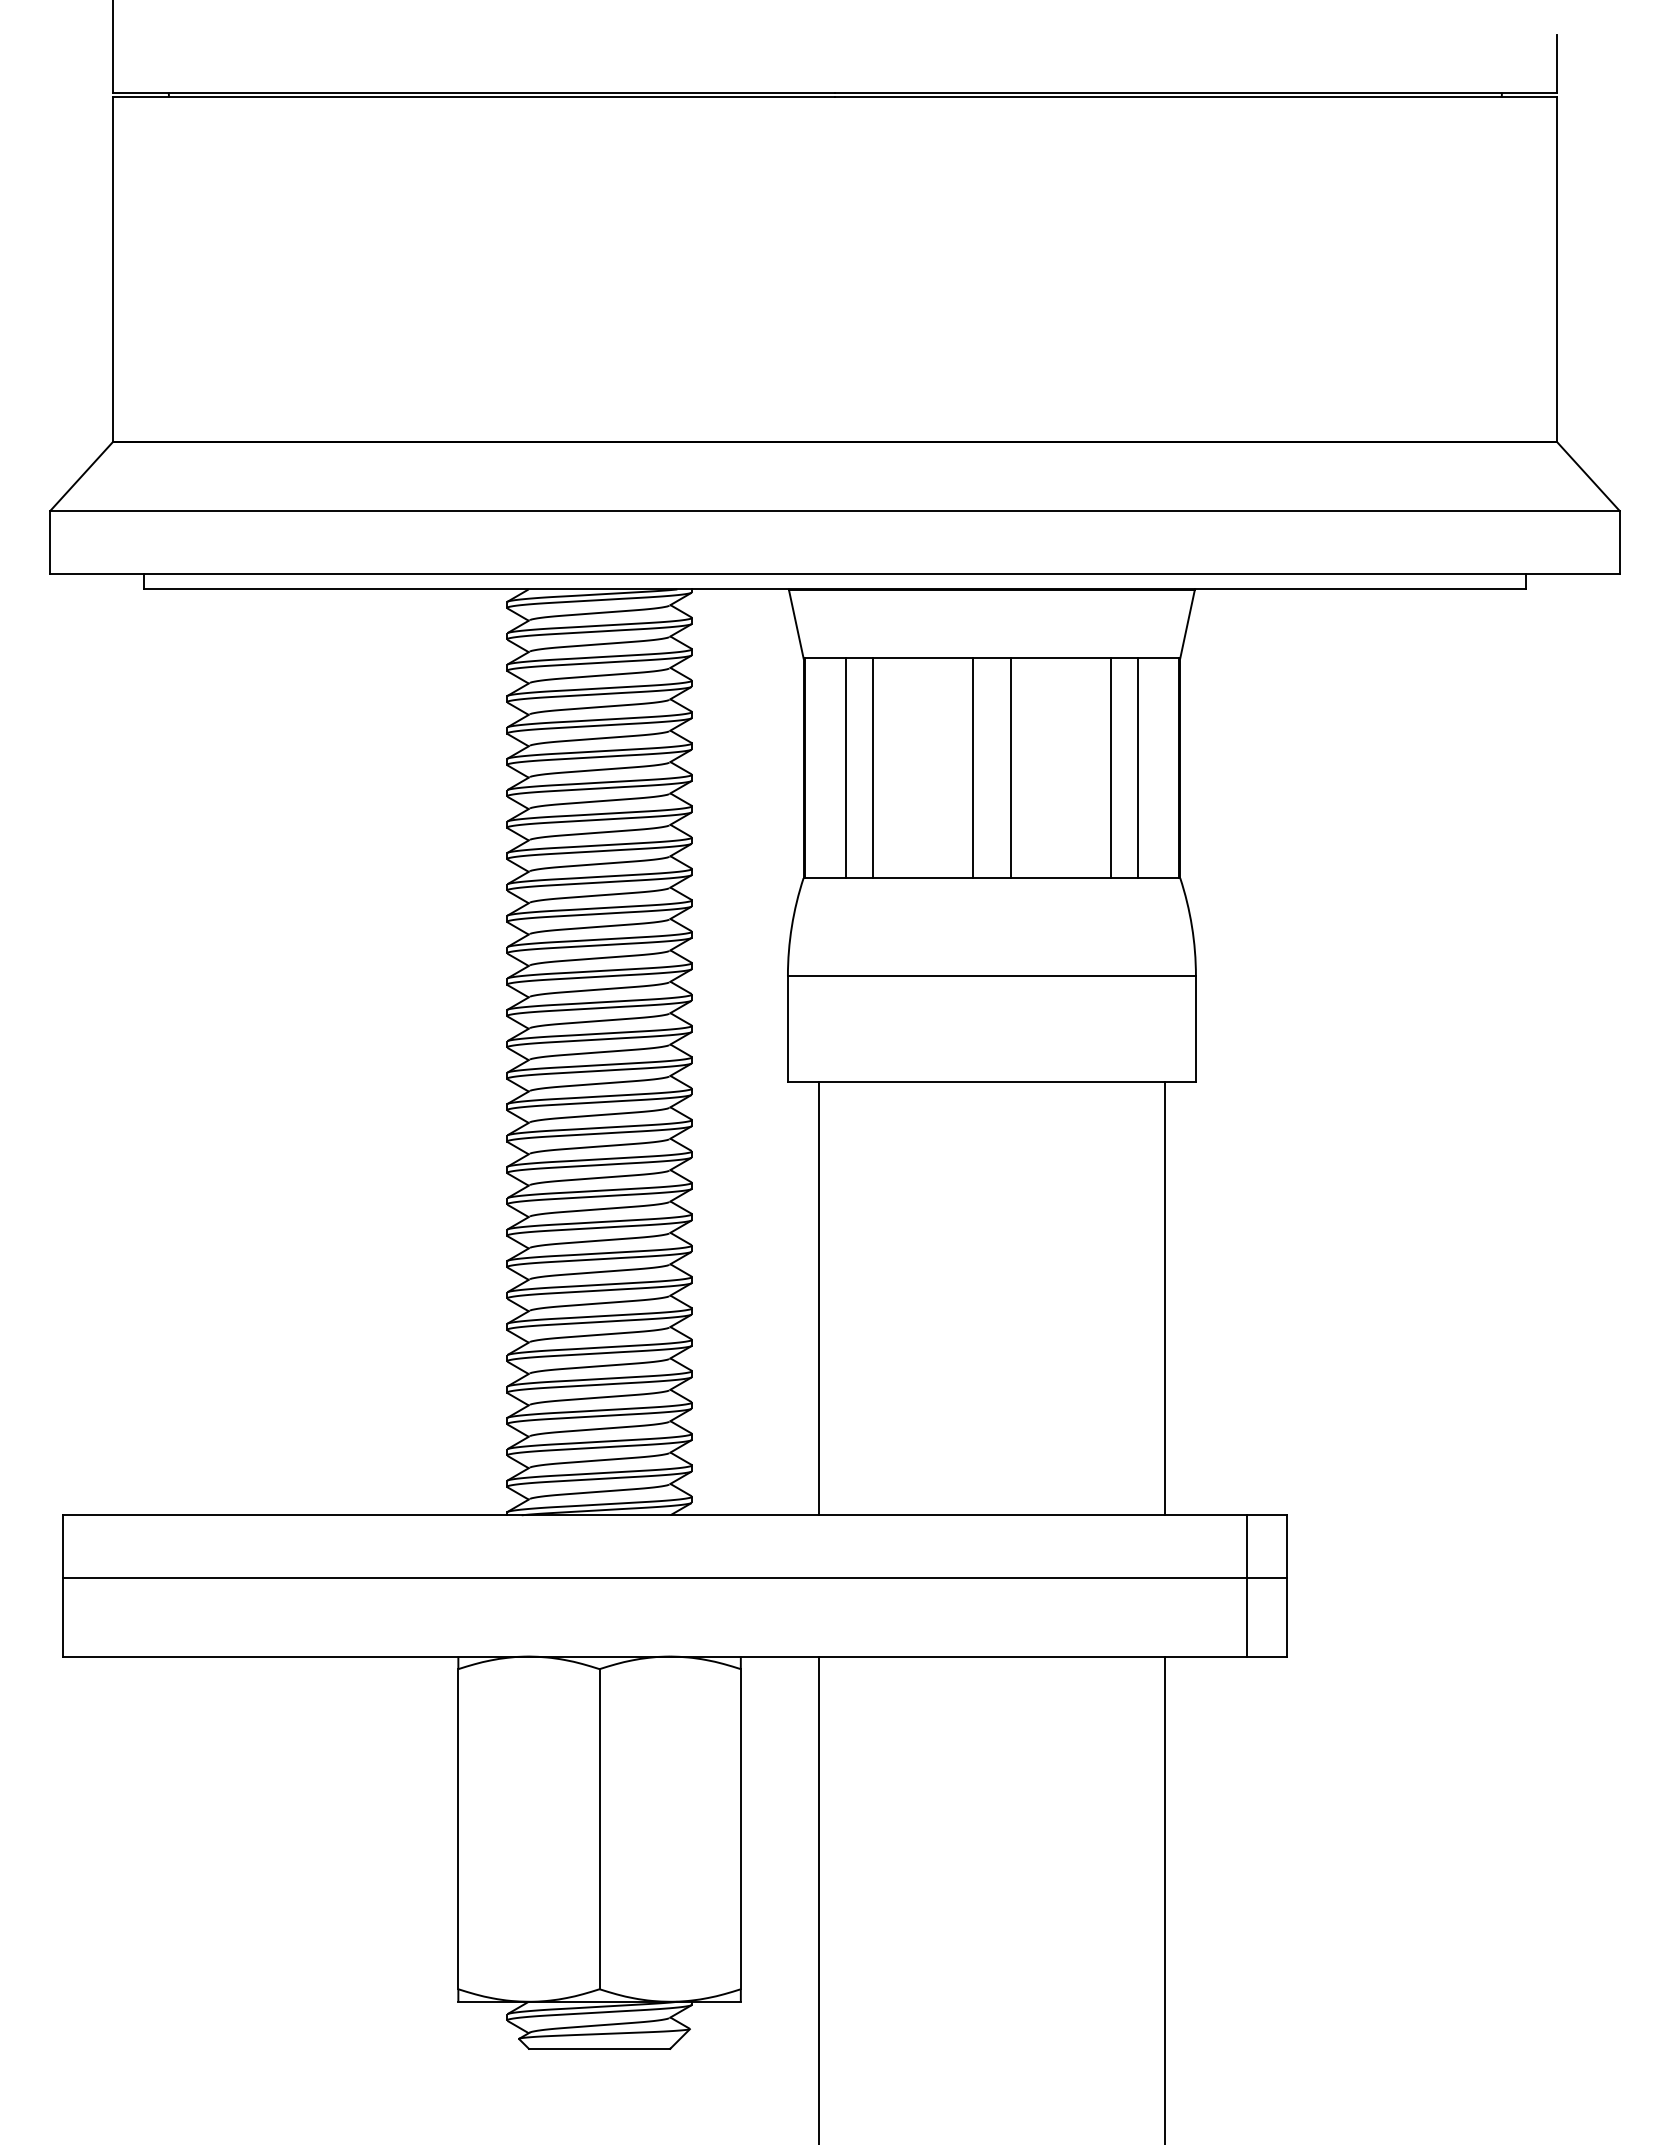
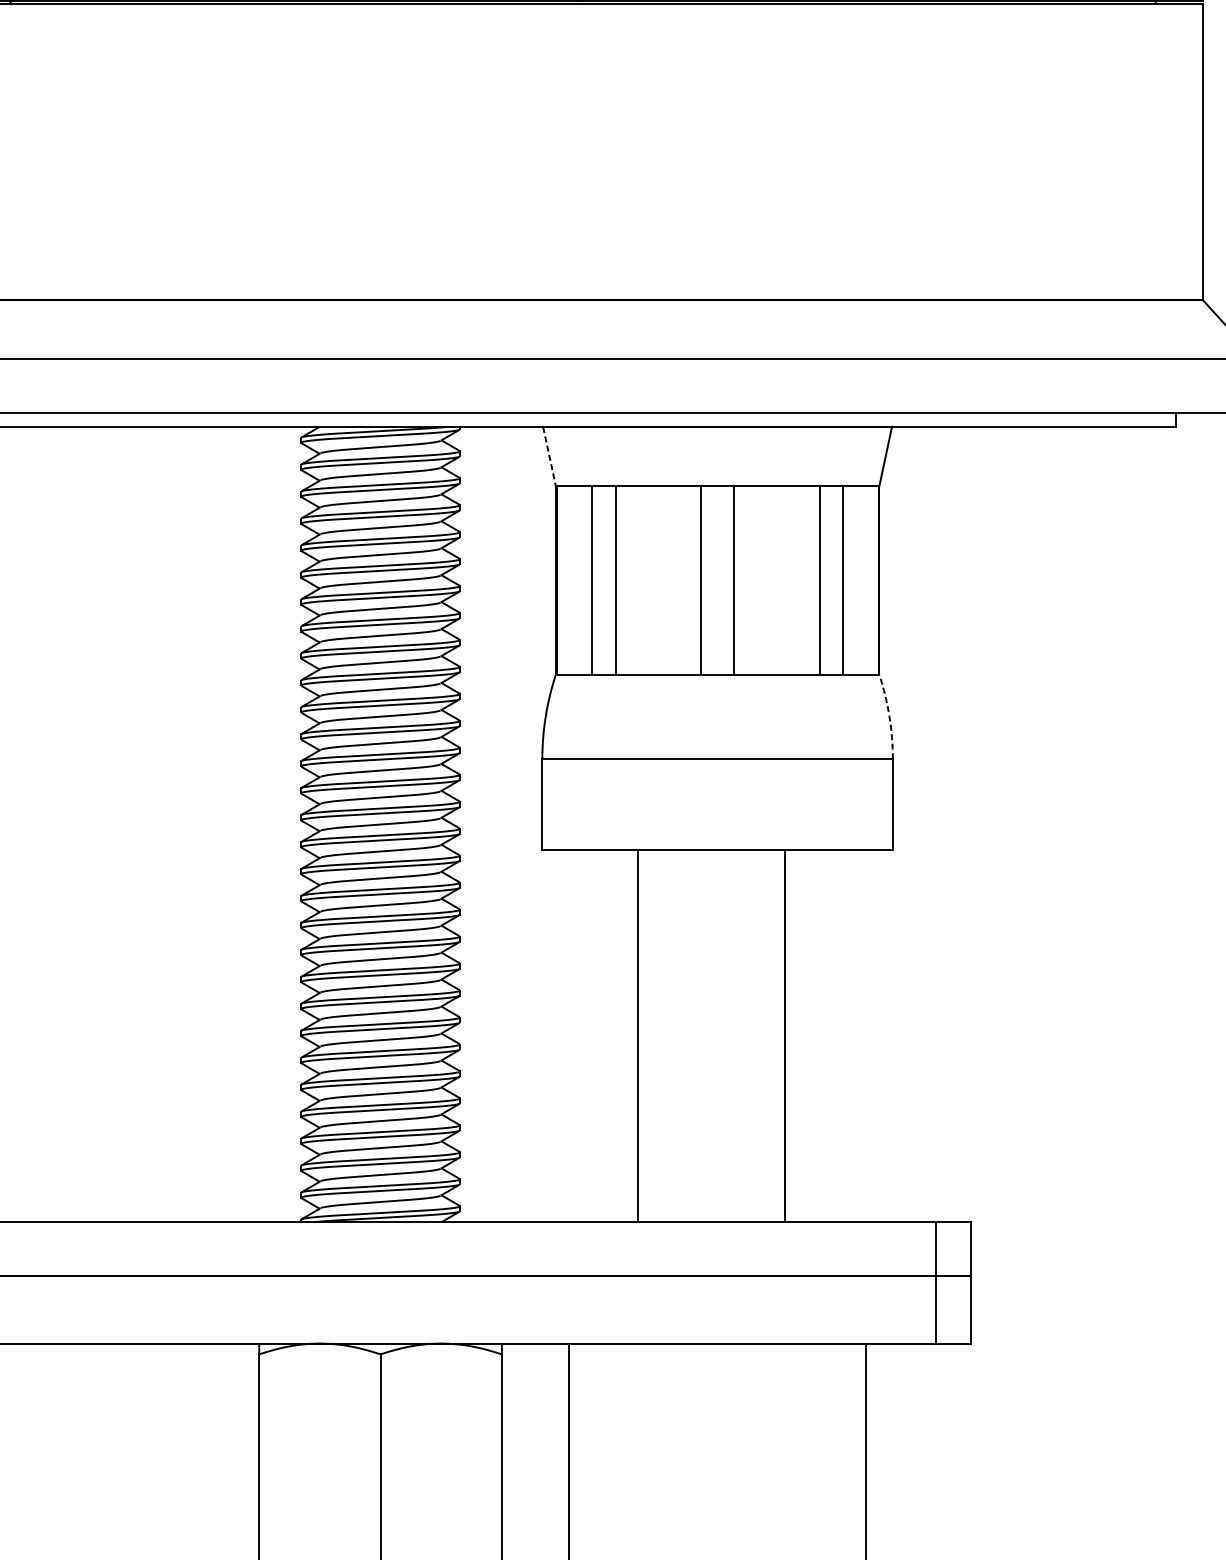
line: (796, 624) -> (549, 457), solid -> dashed
arc: (1192, 926) -> (889, 716), solid -> dashed
line: (819, 1298) -> (638, 1035), moved
line: (1164, 1298) -> (785, 1035), moved

